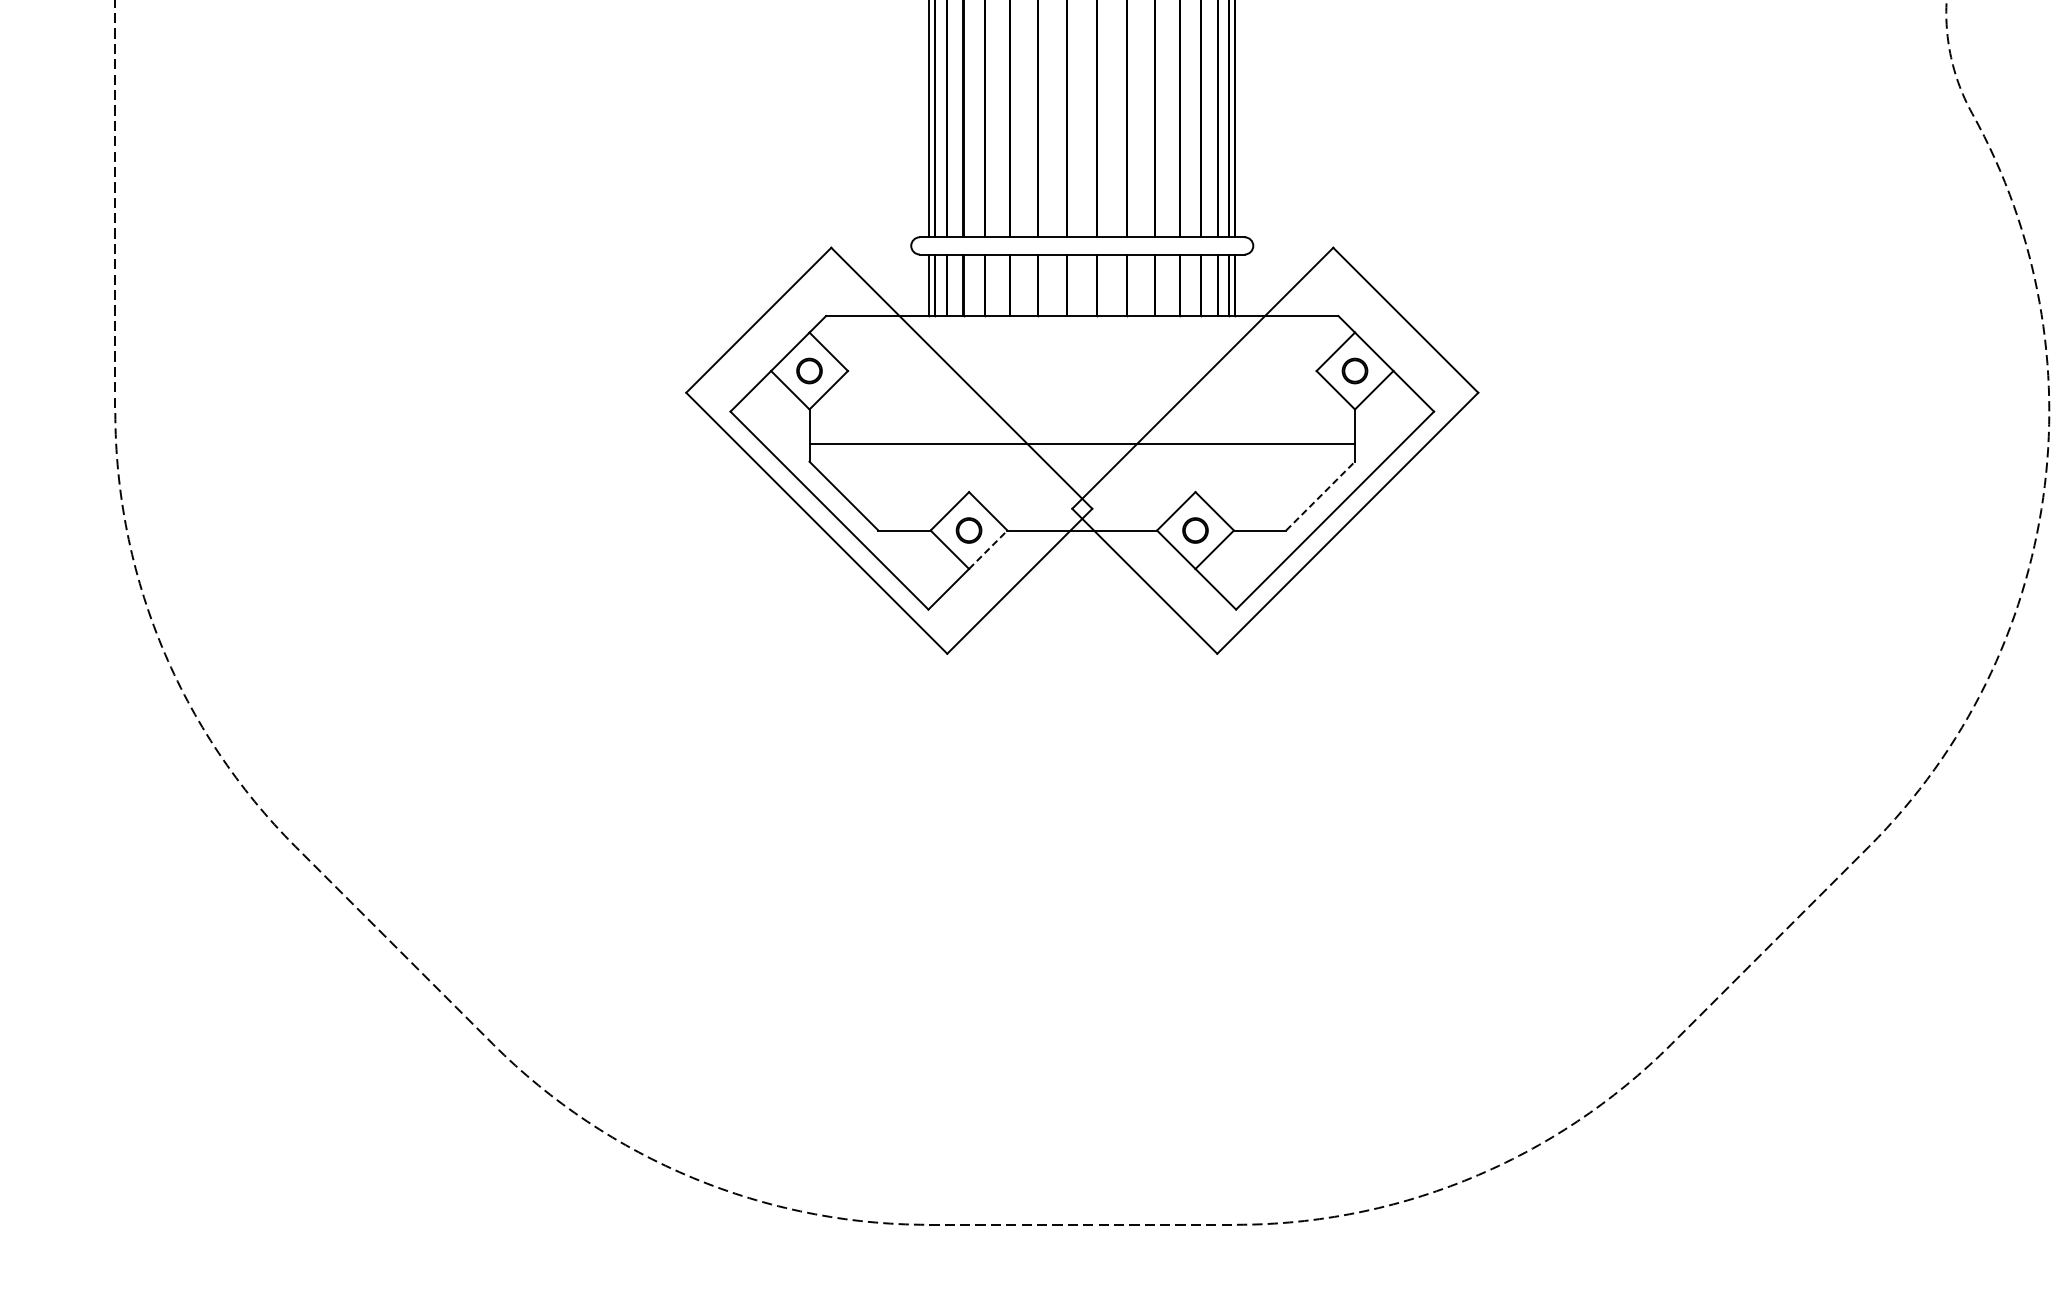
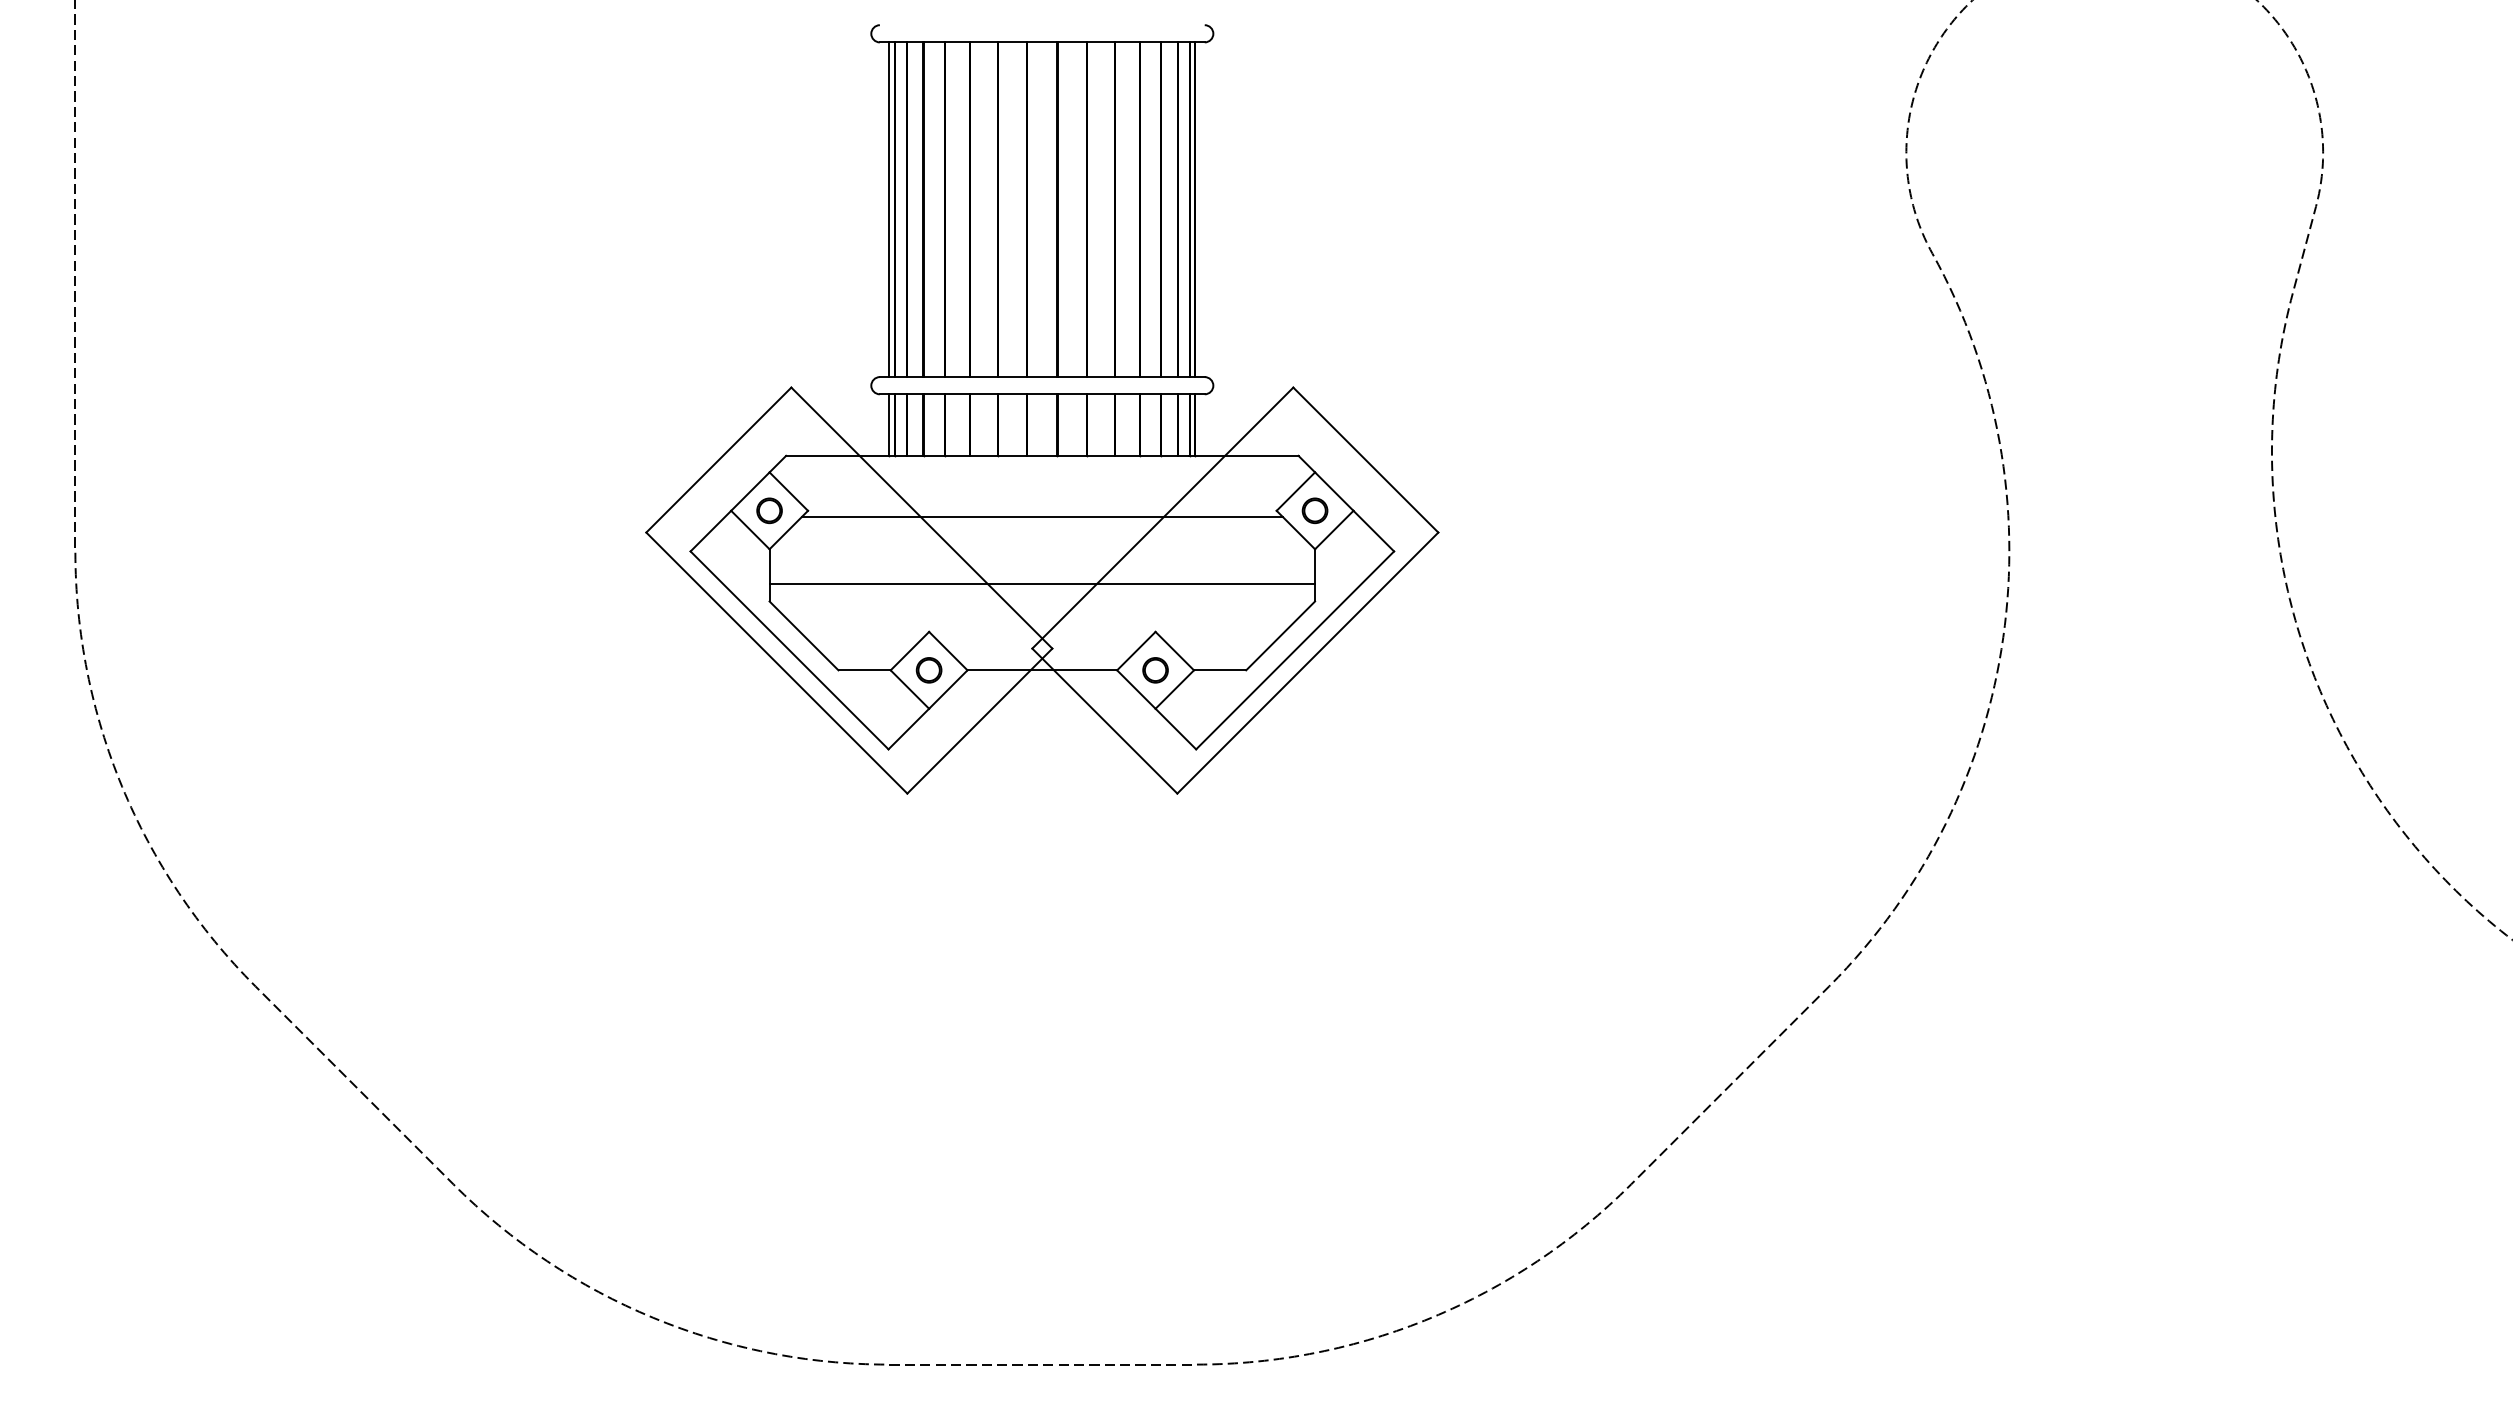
line: (1082, 376) -> (1042, 516), added
line: (1320, 495) -> (1280, 635), dashed -> solid
line: (988, 549) -> (948, 689), dashed -> solid

